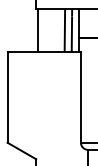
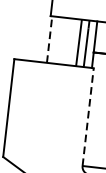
line: (37, 30) -> (49, 39), solid -> dashed
line: (80, 96) -> (87, 115), solid -> dashed

